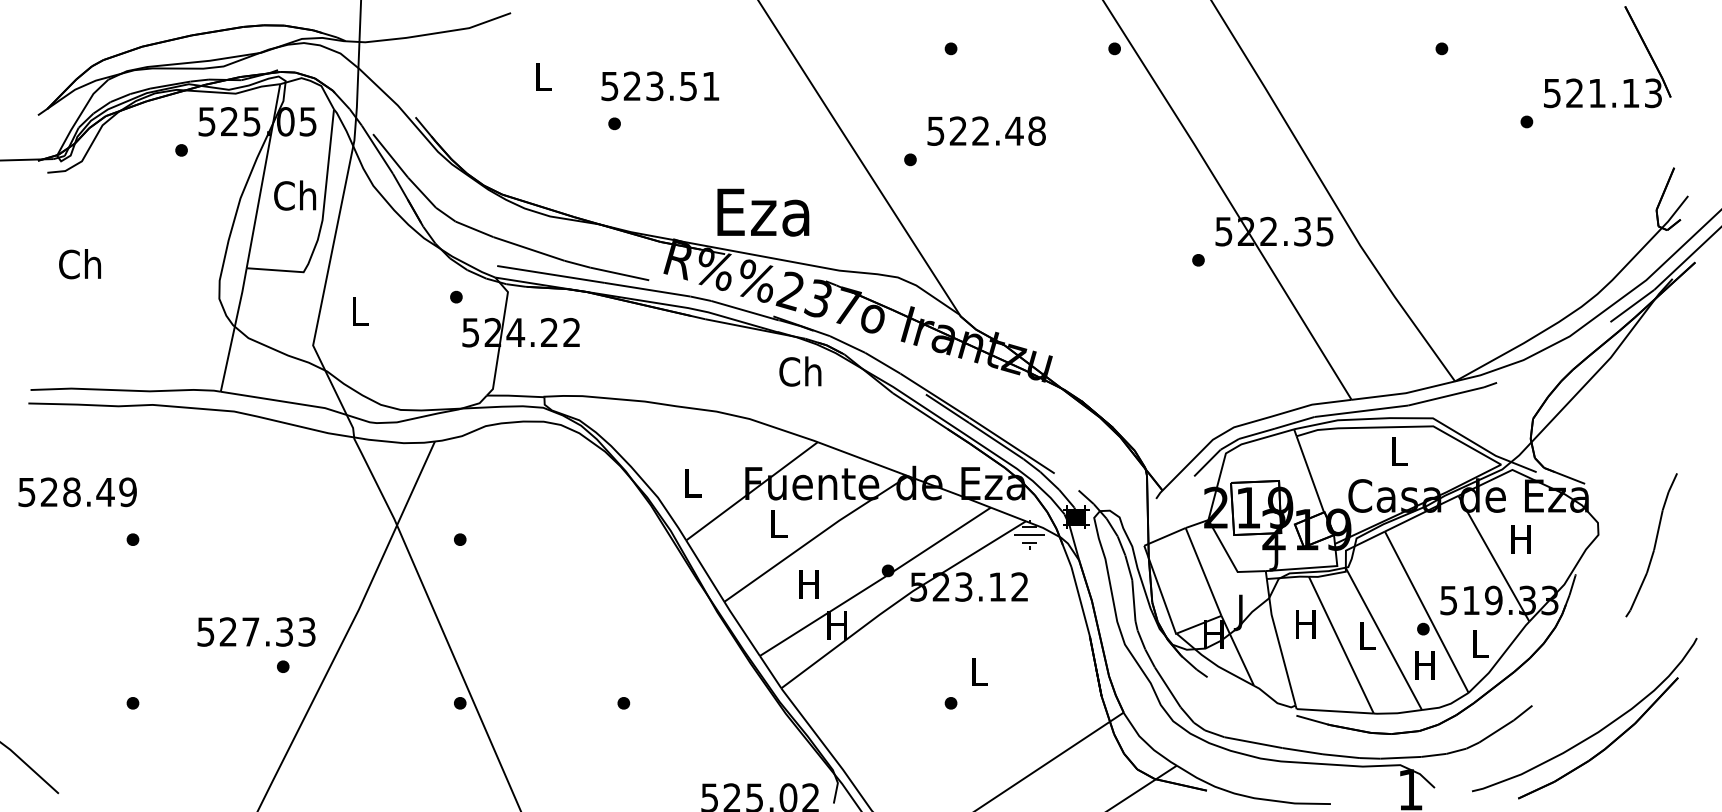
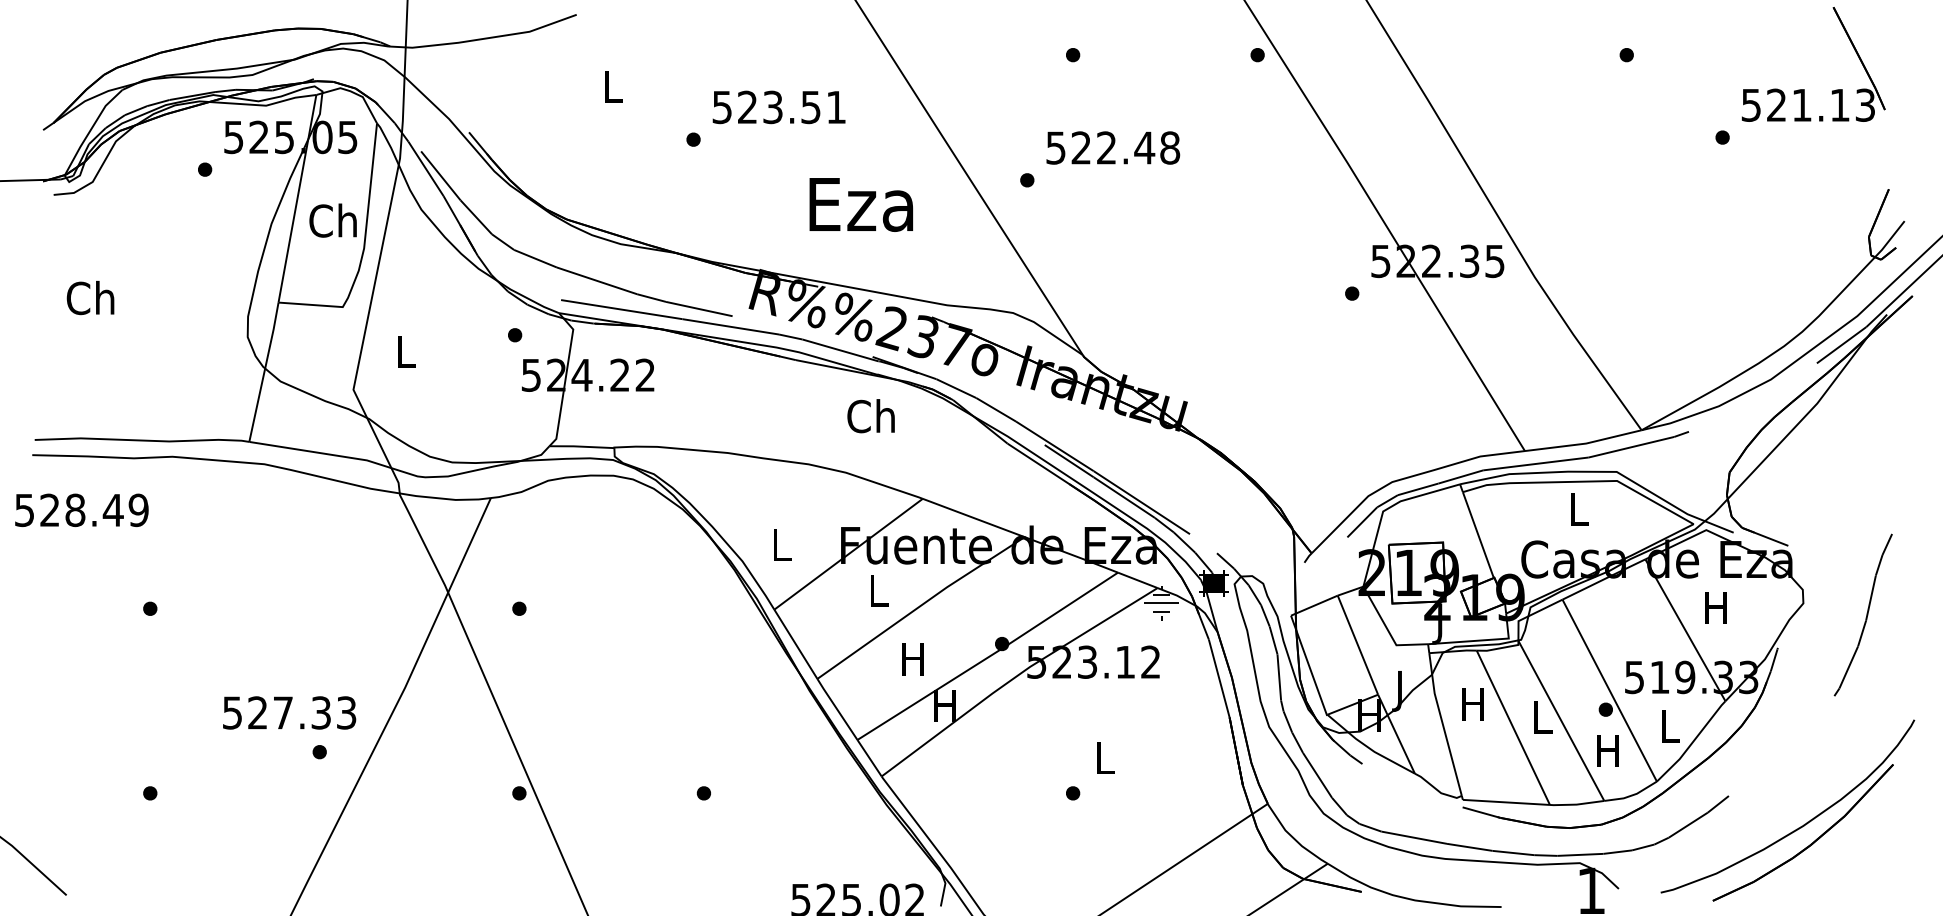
text: (659, 86) -> (778, 107), moved
text: (762, 212) -> (860, 204), moved
text: (799, 371) -> (870, 416), moved
text: (77, 491) -> (81, 509), moved

